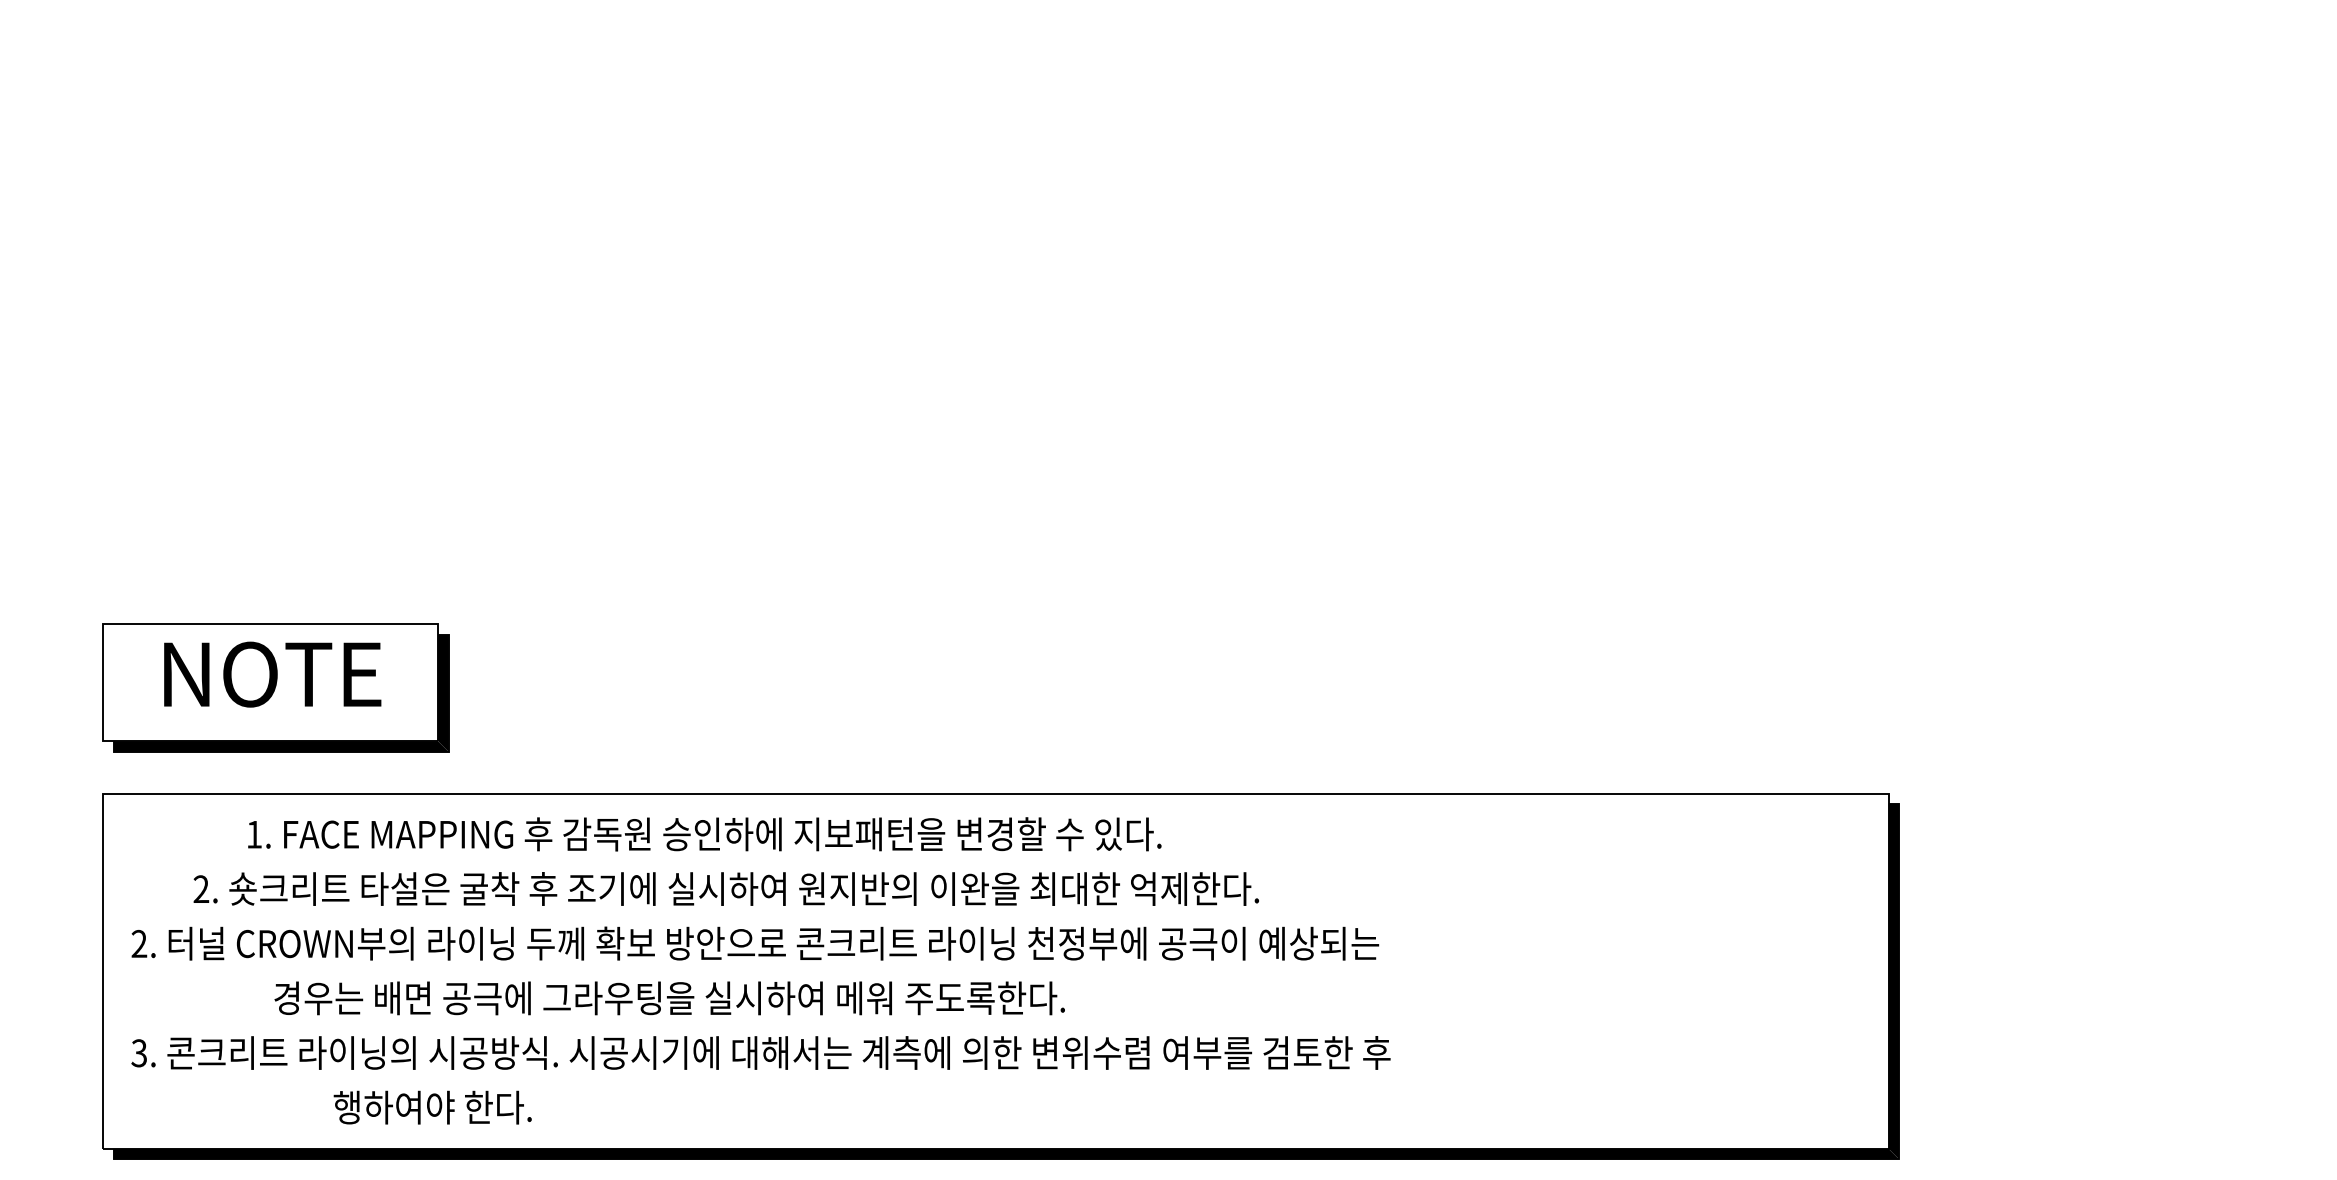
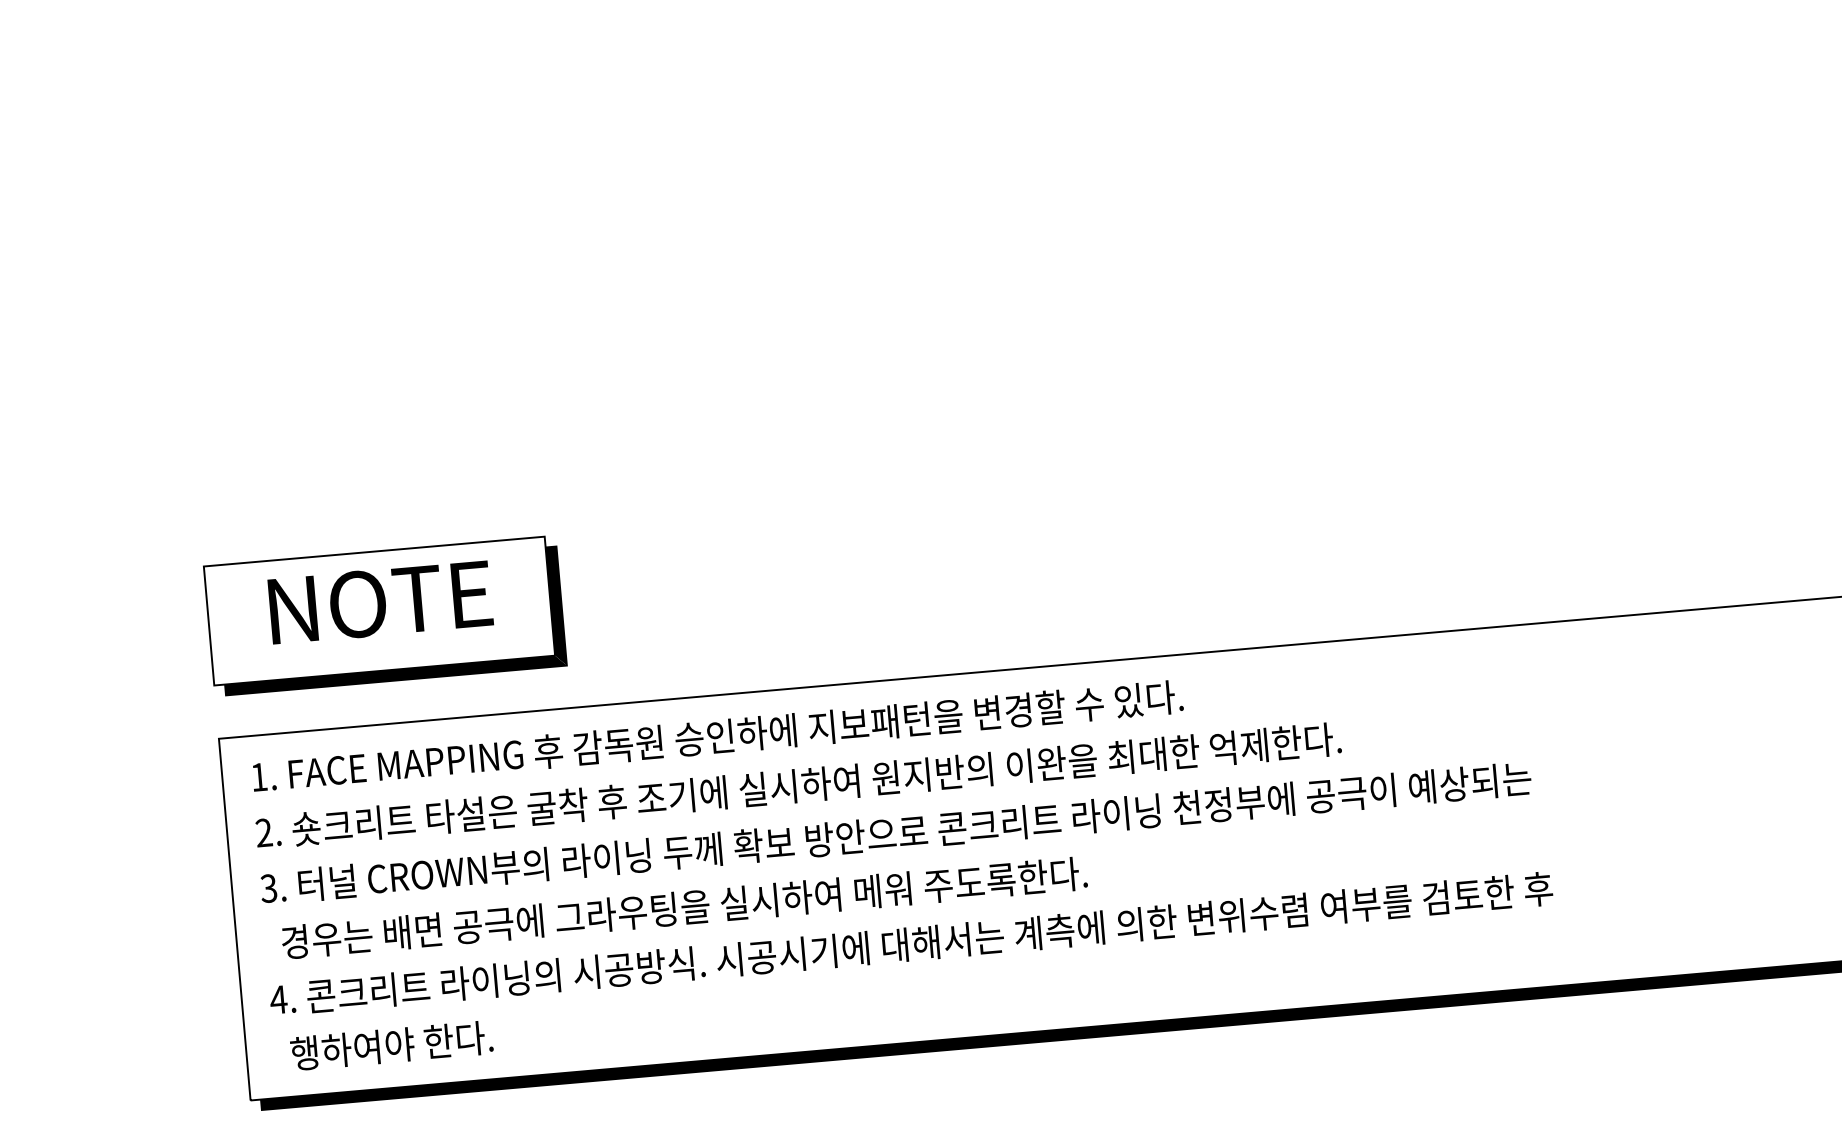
text: (704, 834) -> (717, 737), moved
text: (725, 888) -> (797, 785), moved
text: (139, 944) -> (269, 889), 2. -> 3.
text: (669, 998) -> (684, 908), moved
text: (138, 1053) -> (277, 1000), 3. -> 4.
text: (432, 1107) -> (391, 1045), moved

